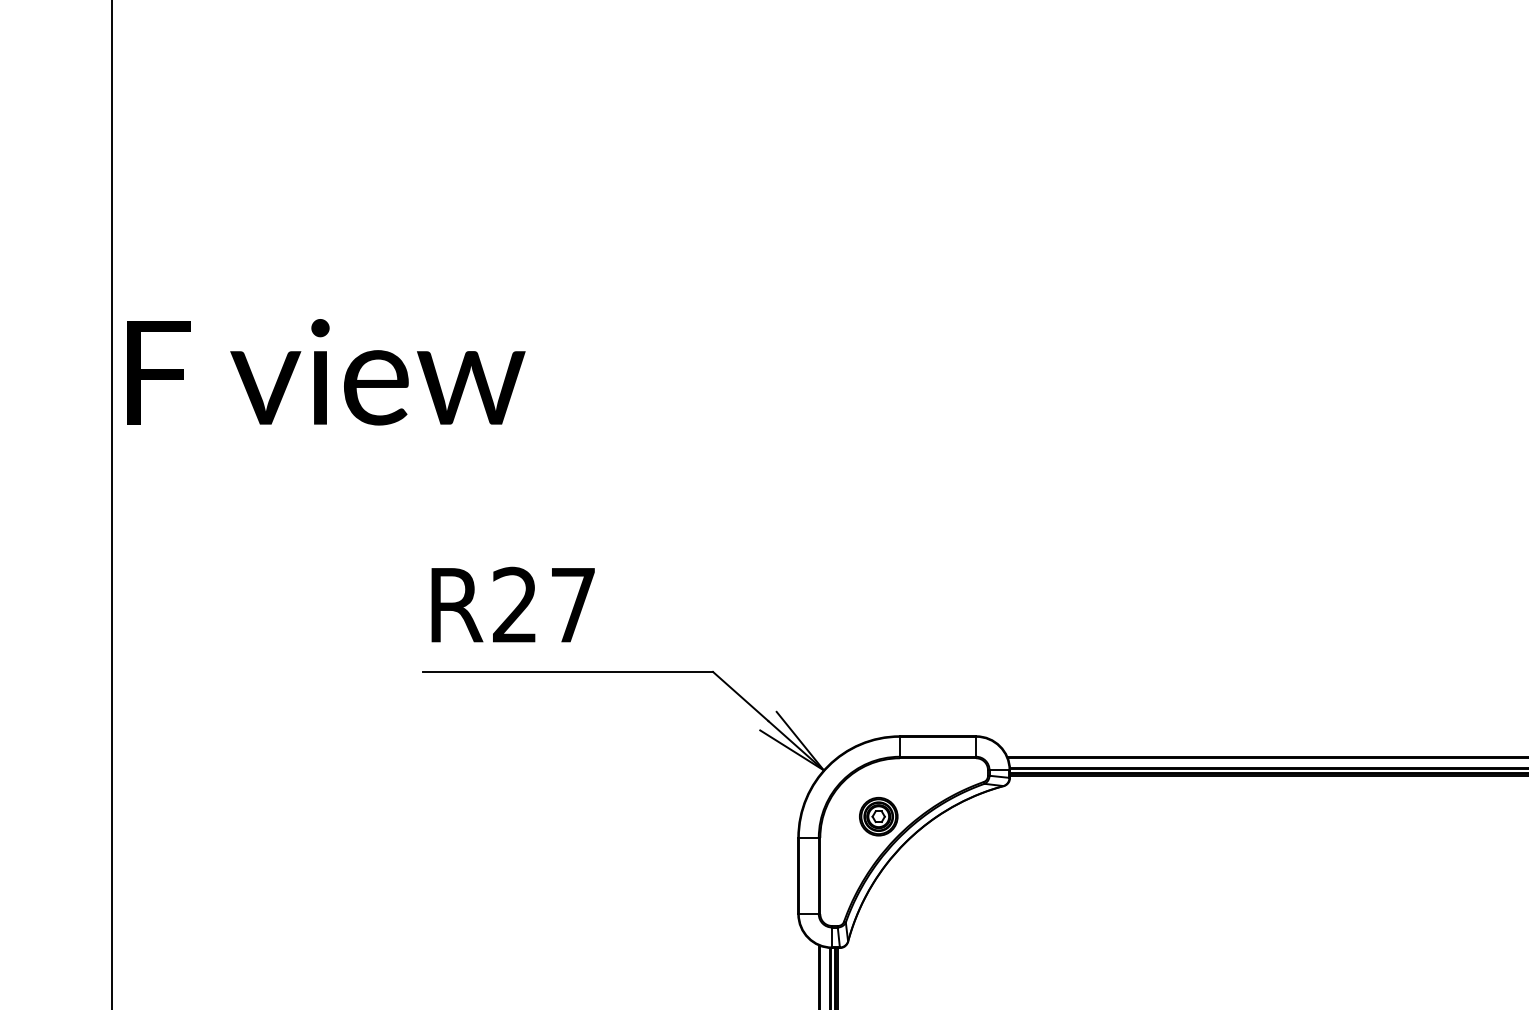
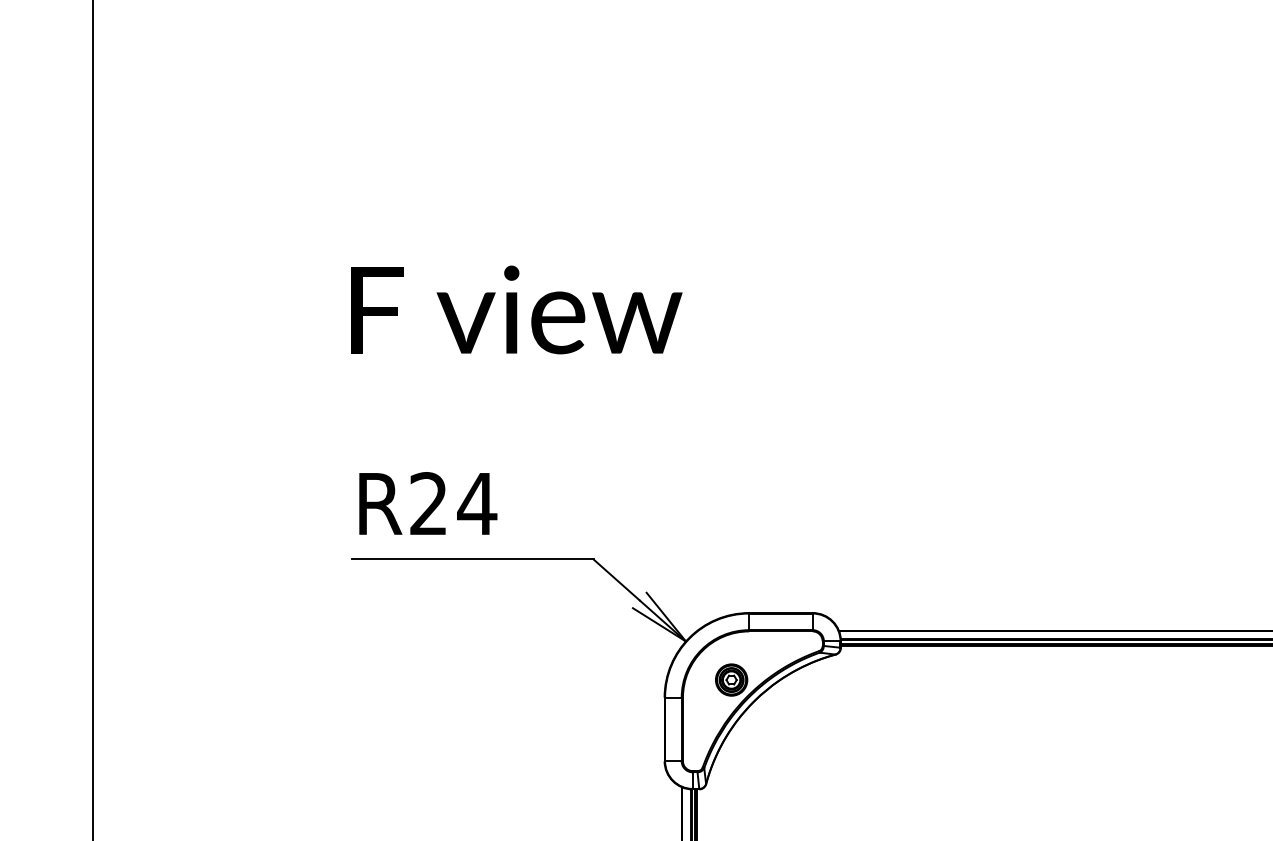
text: (326, 371) -> (516, 309), moved
text: (573, 604) -> (477, 503), R27 -> R24

